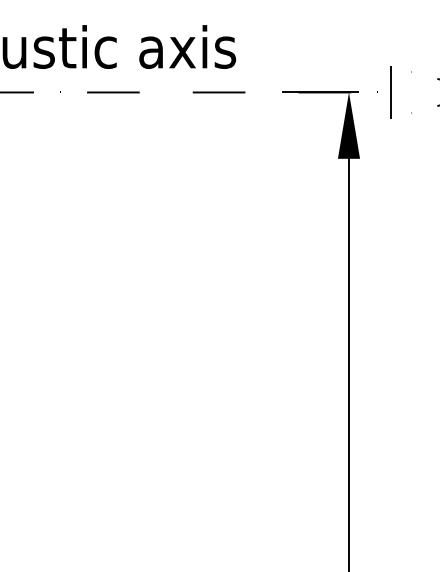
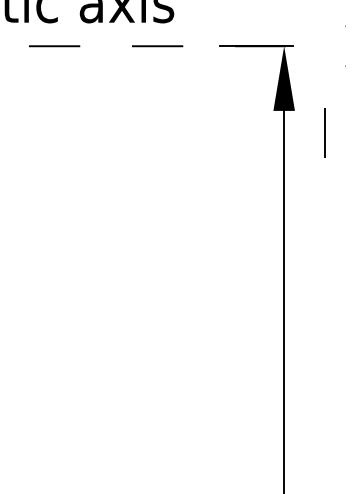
line: (390, 92) -> (324, 133), moved

